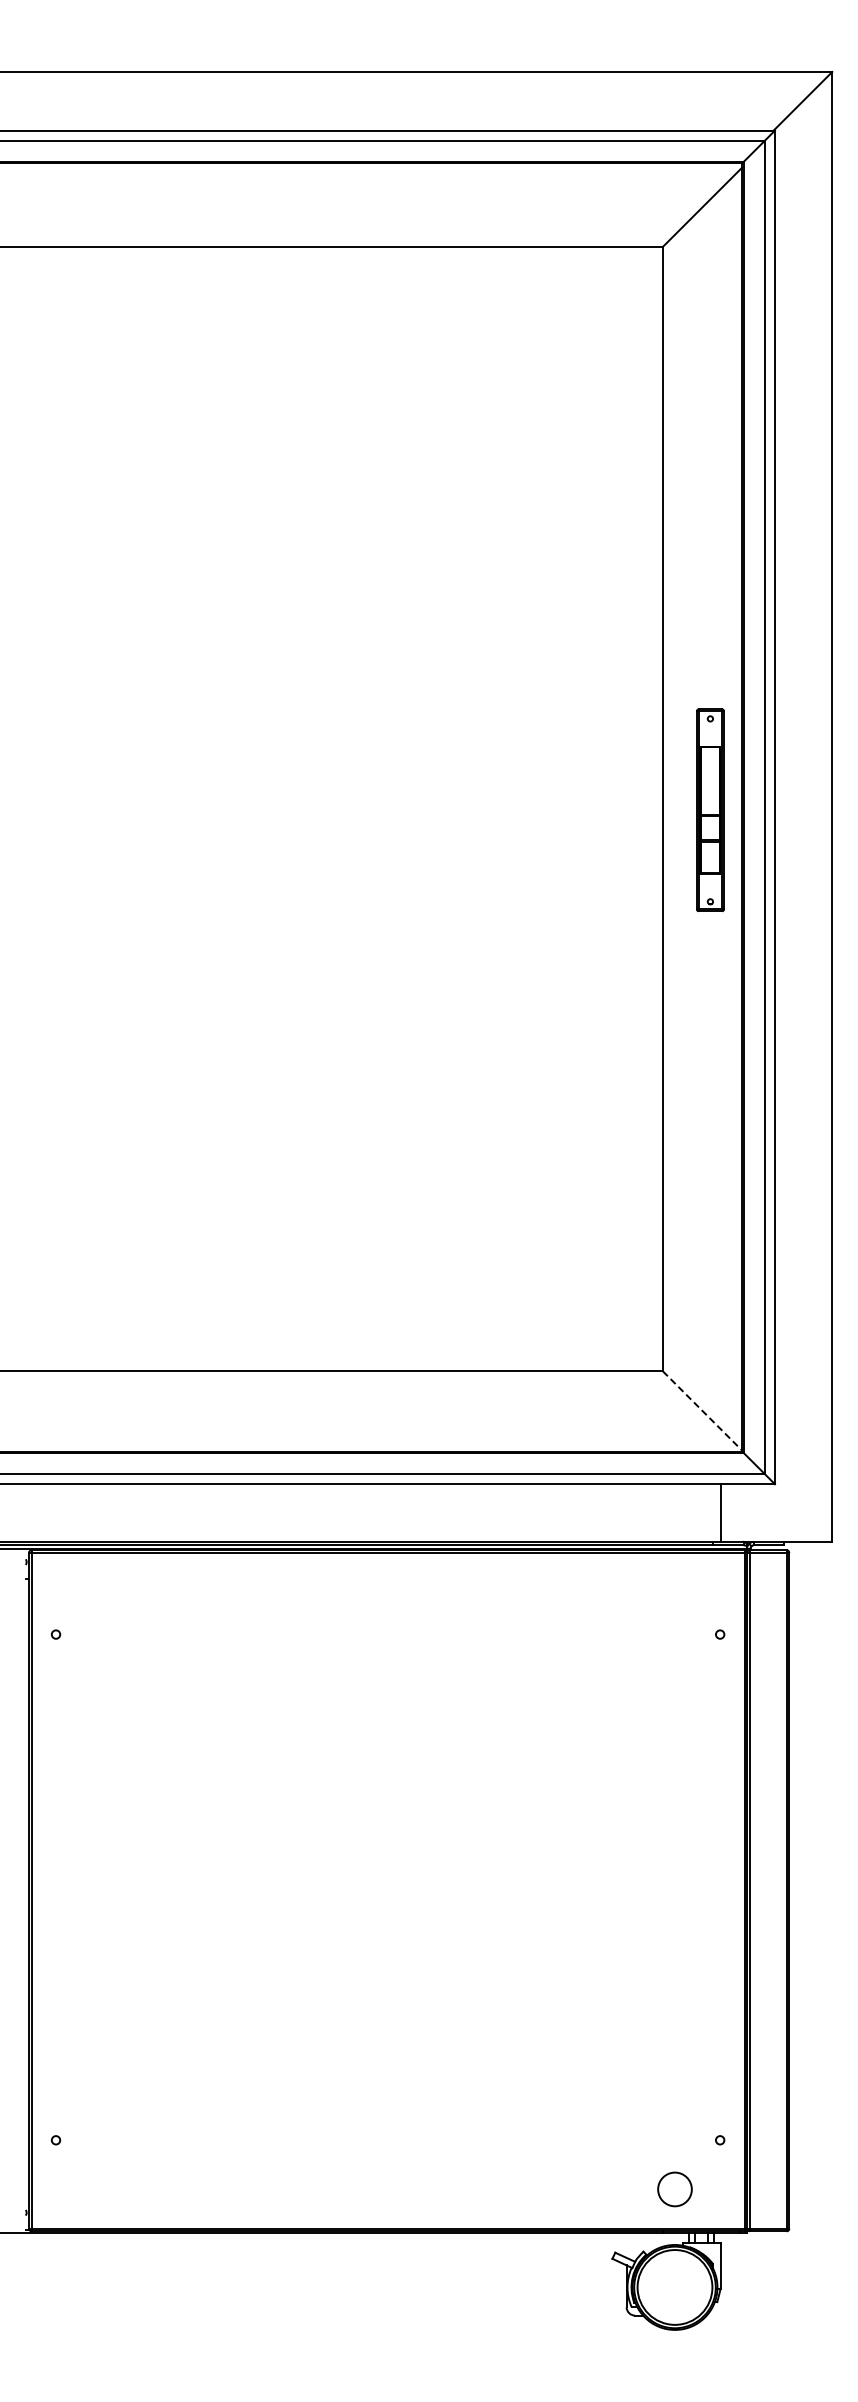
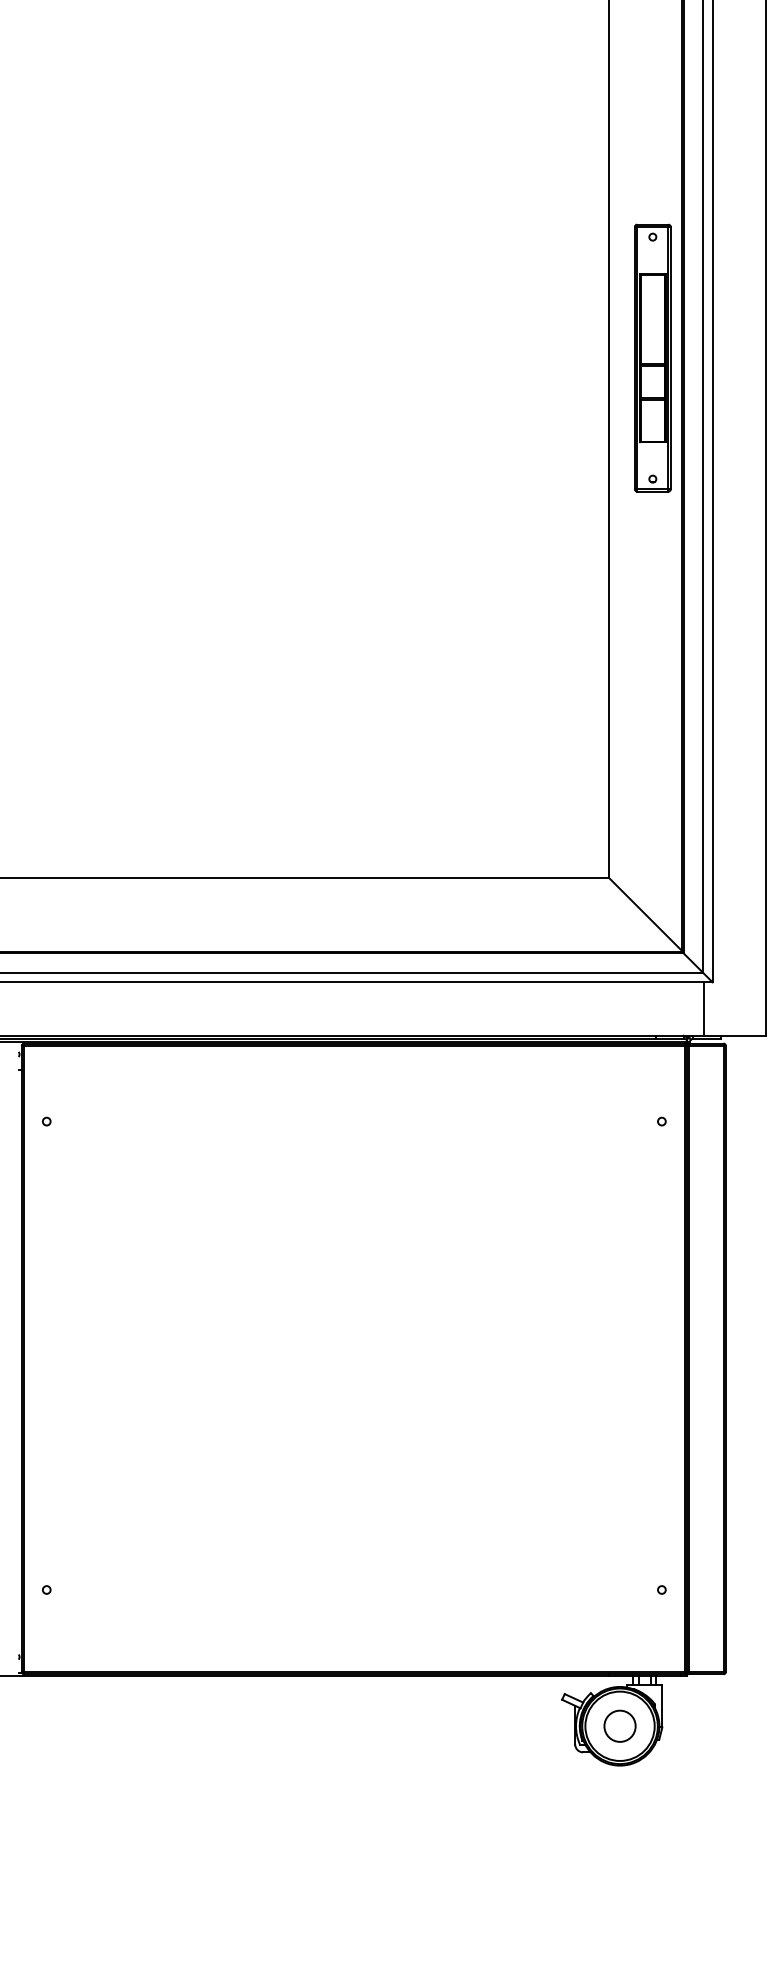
part: (710, 810) -> (652, 358), size x1.43
line: (702, 1411) -> (645, 914), dashed -> solid
line: (721, 1512) -> (703, 1008), moved
circle: (674, 2189) -> (619, 1726), moved

